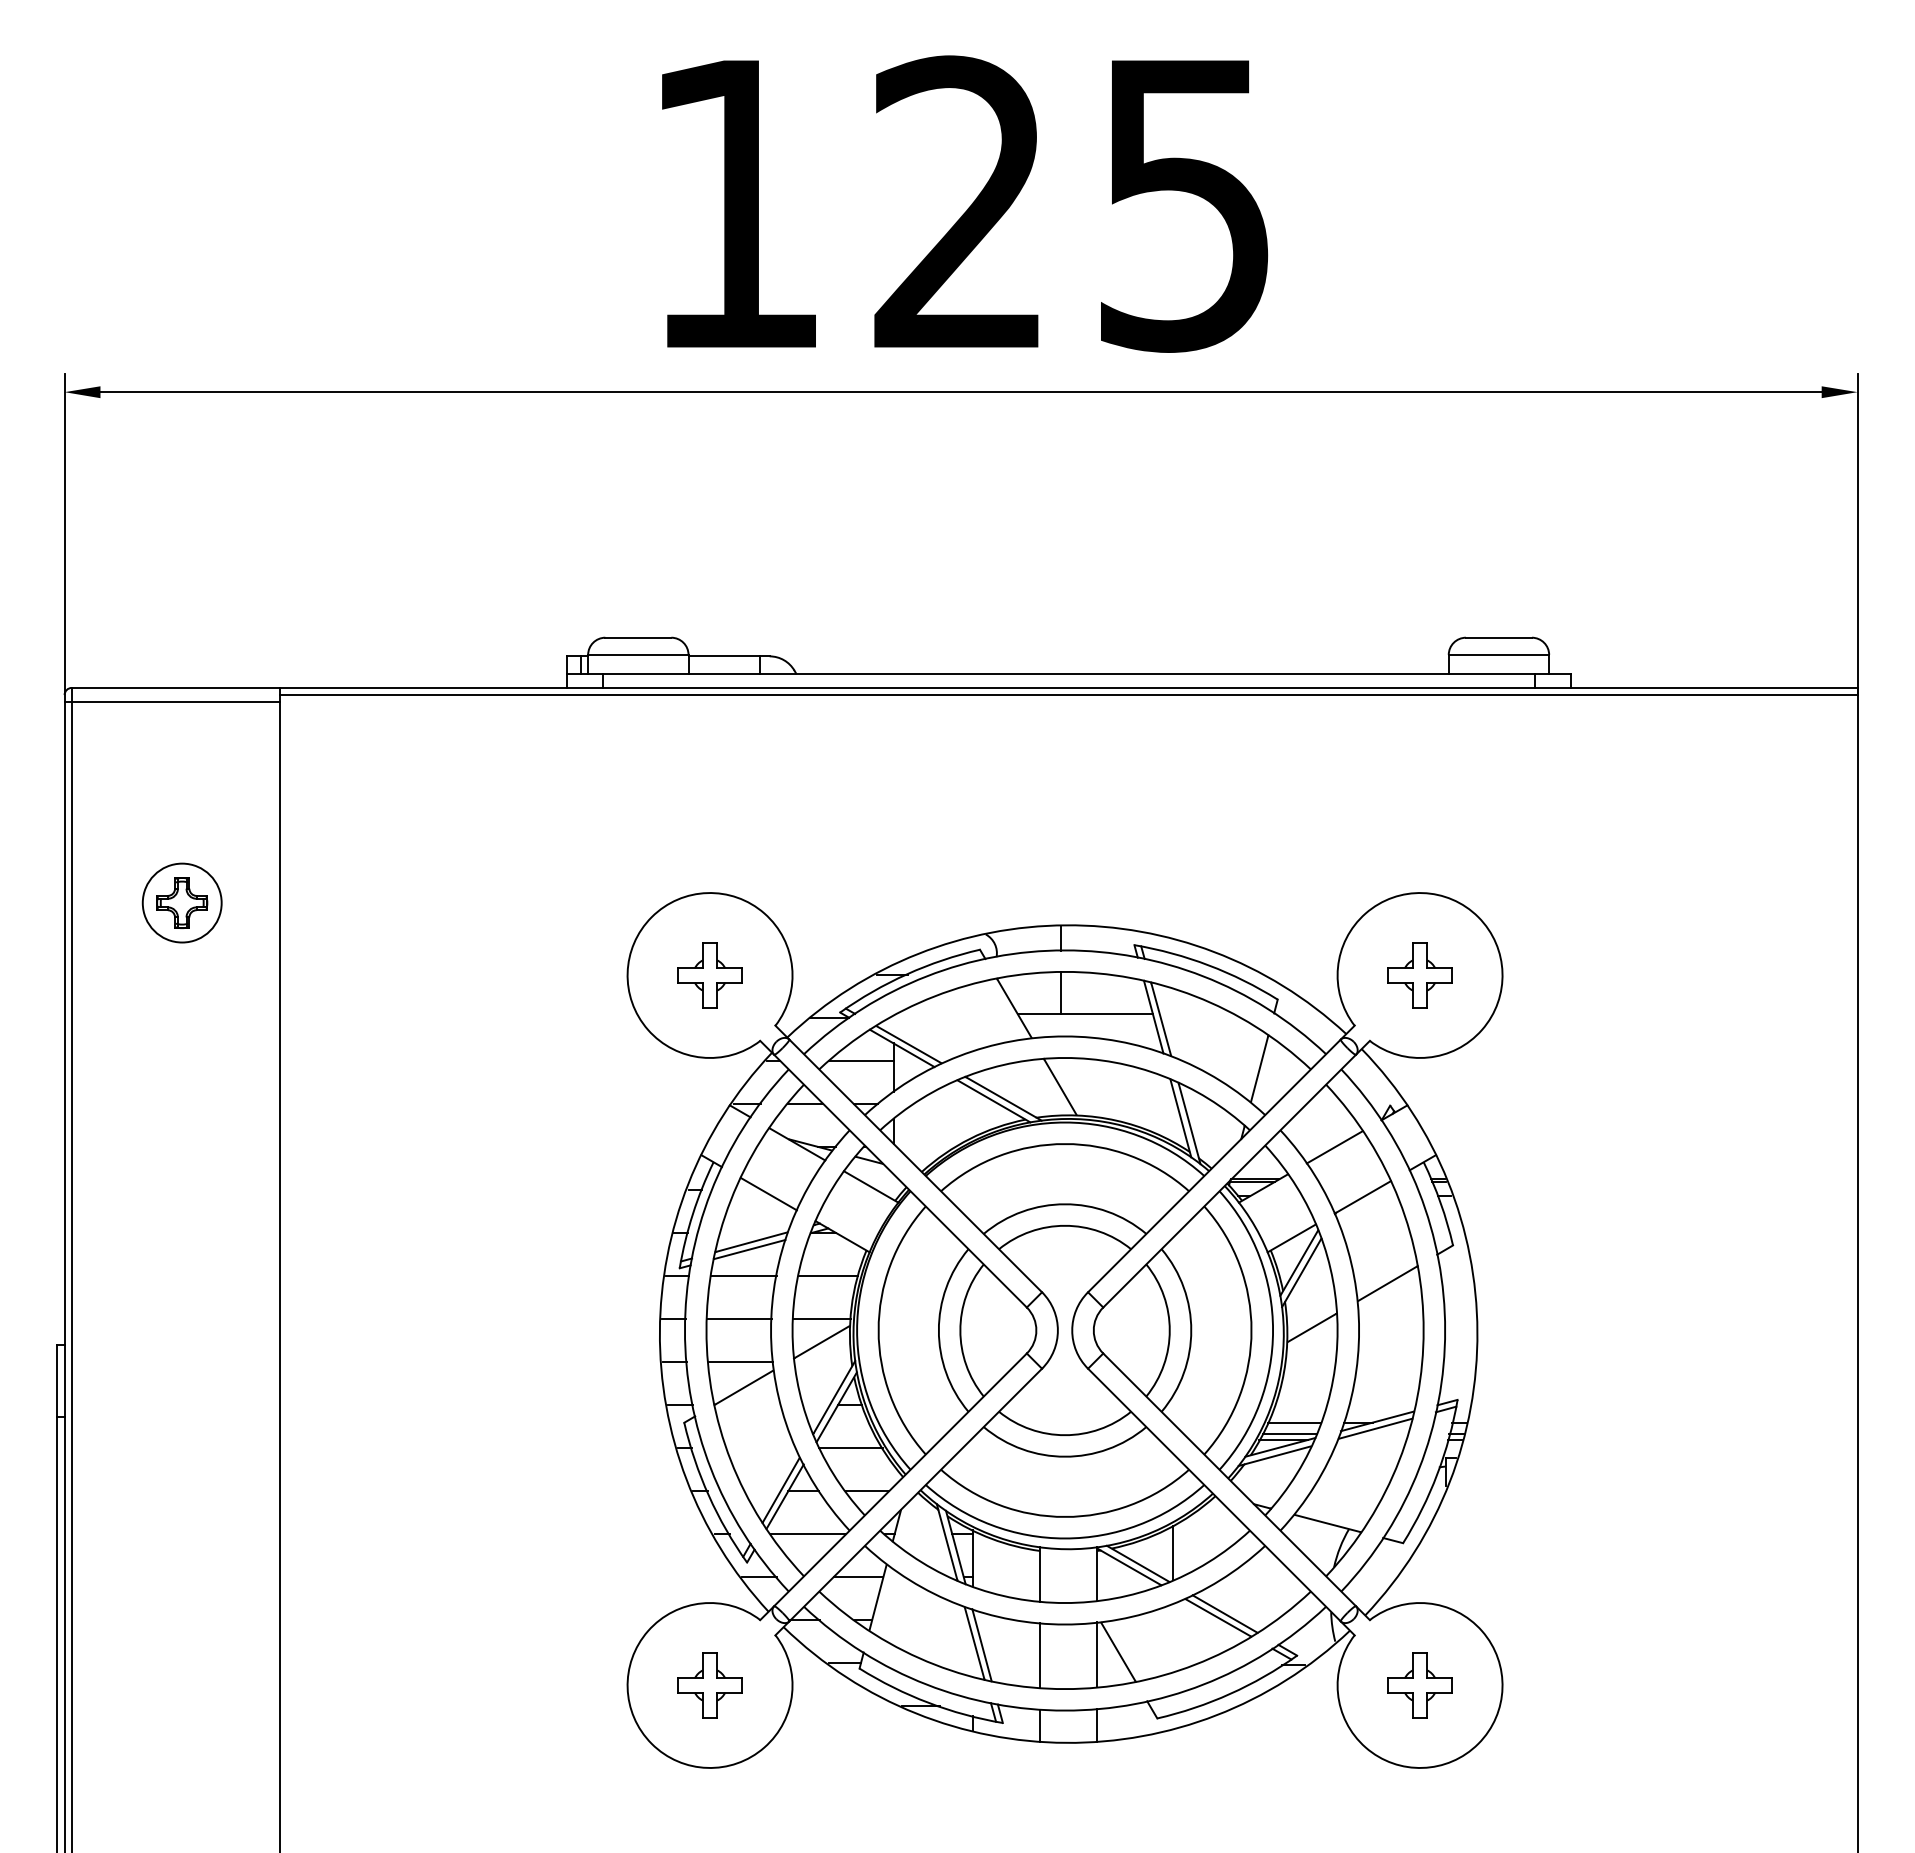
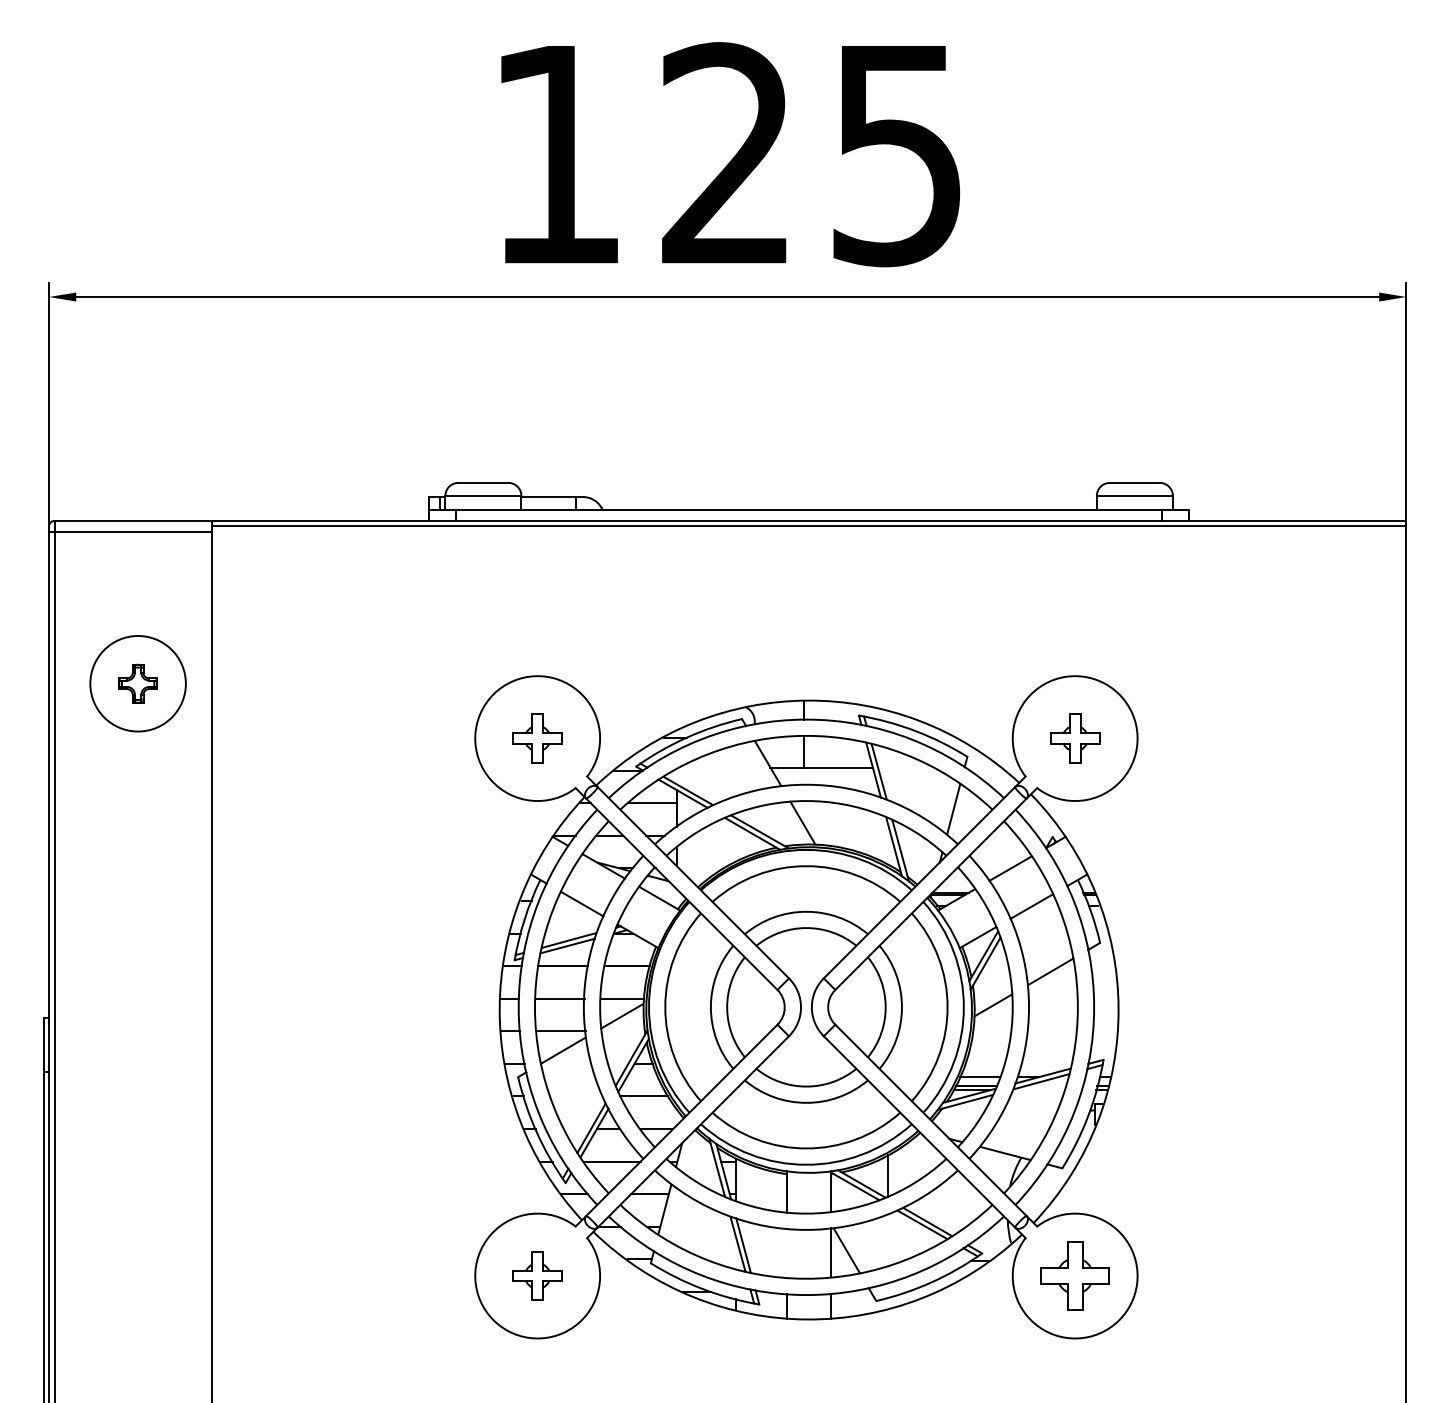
circle: (181, 902) -> (137, 683), size x1.6
line: (1039, 1655) -> (787, 1253), removed
part: (1419, 1685) -> (1074, 1276), size x1.4

